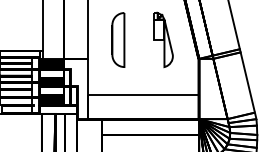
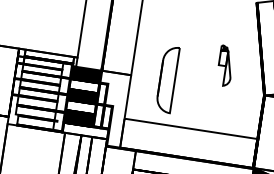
part: (118, 39) -> (167, 78), moved
part: (163, 39) -> (225, 65), size x0.6

